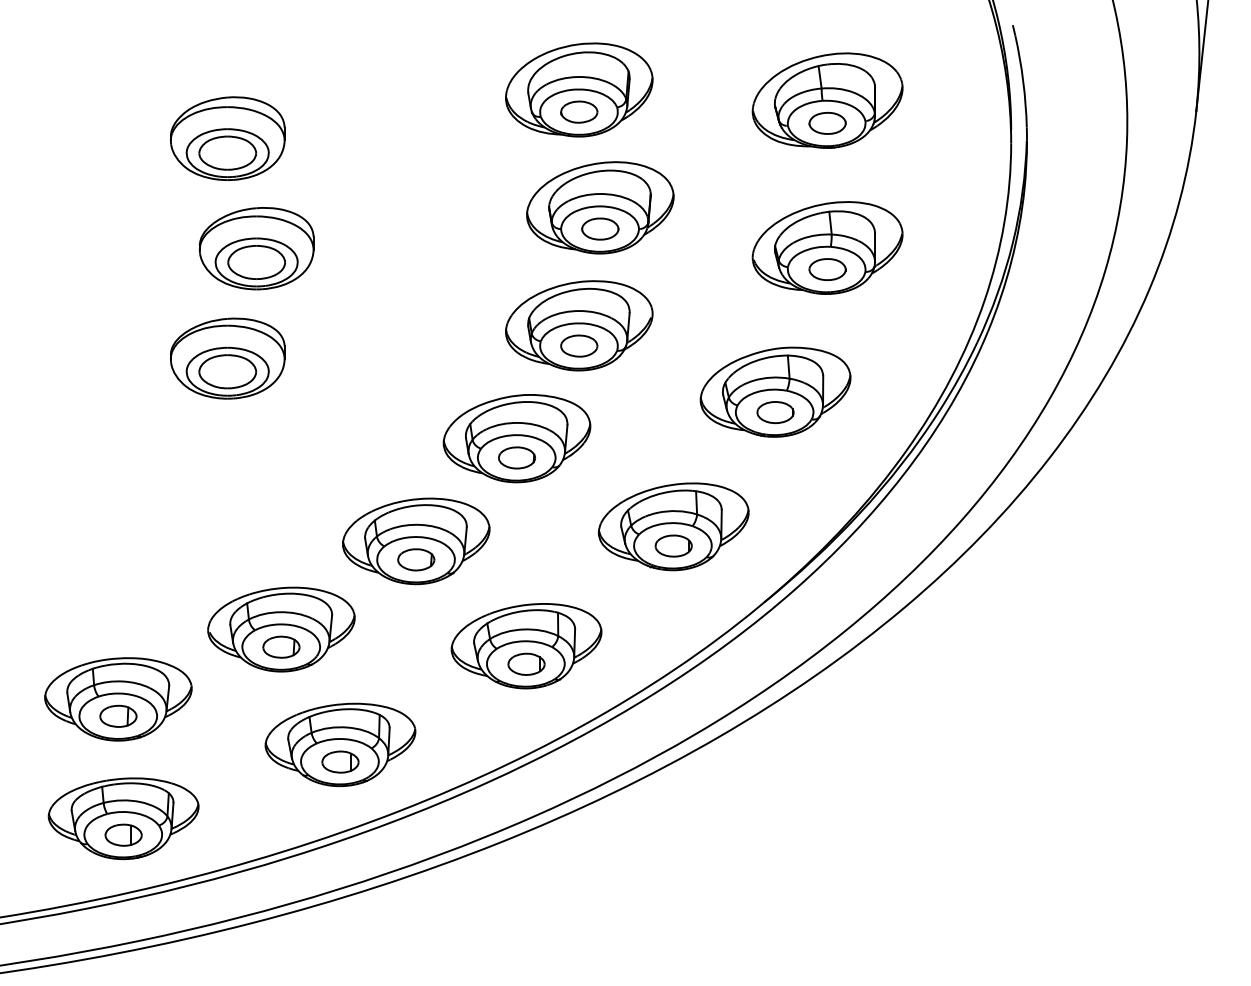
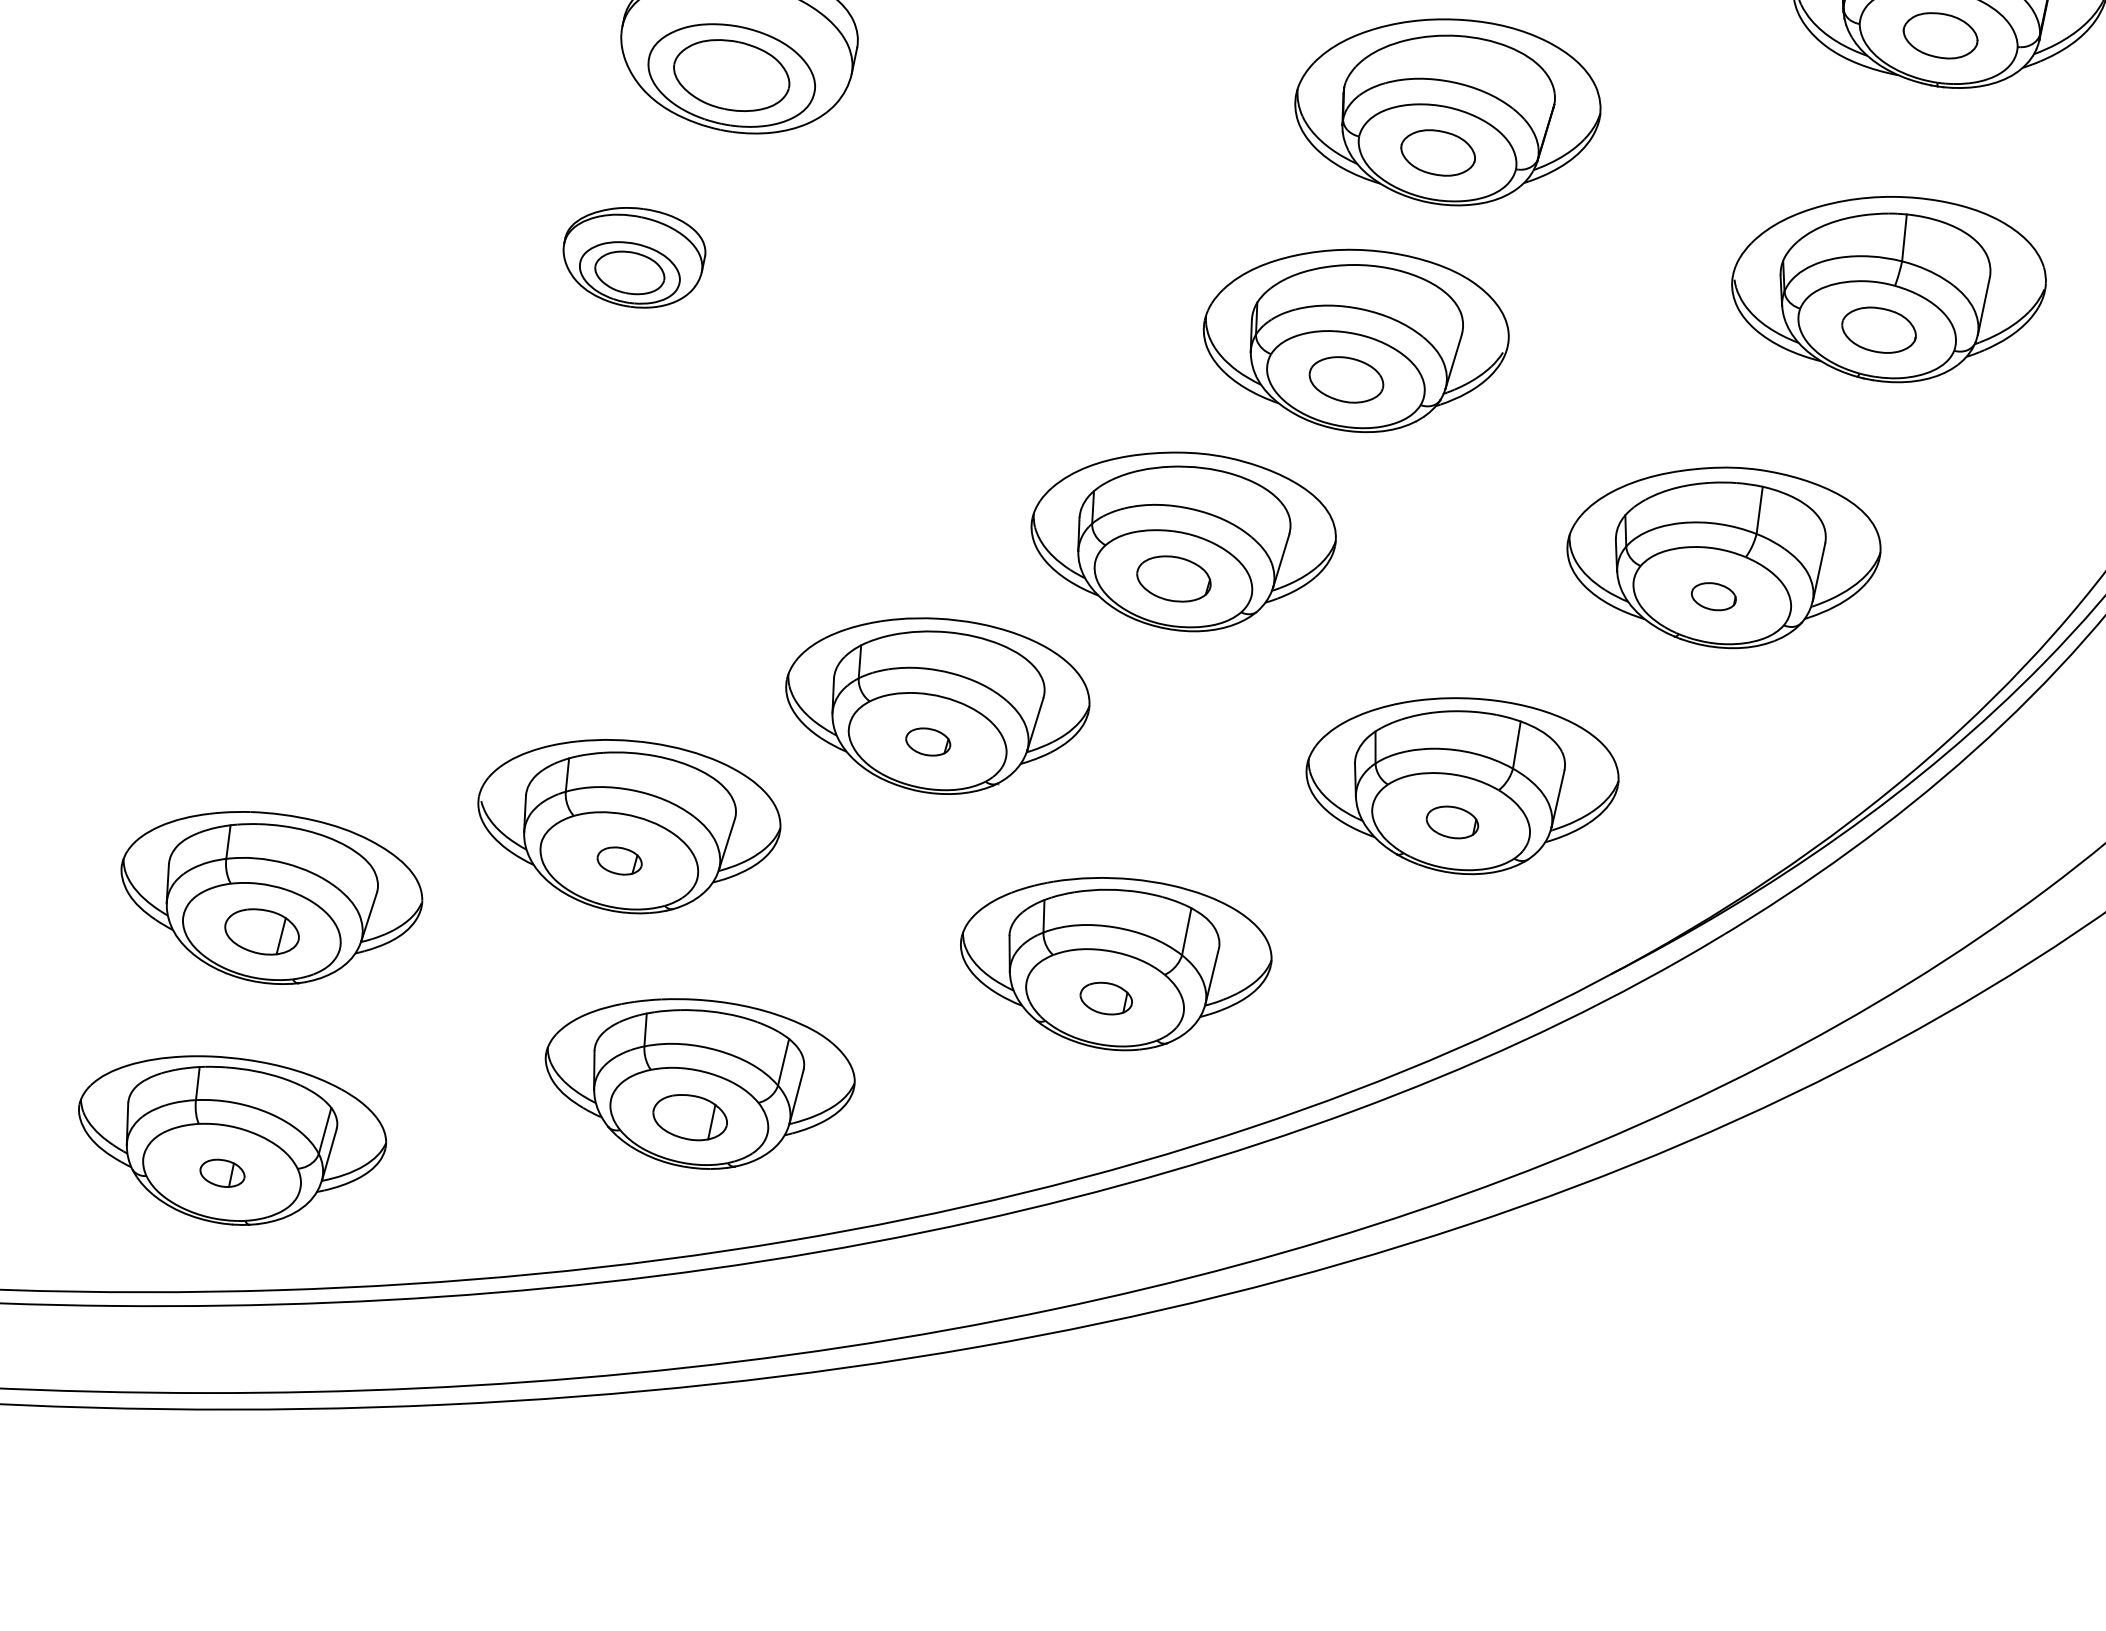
part: (227, 358) -> (632, 256), size x0.6
part: (775, 412) -> (1713, 596), size x0.6
part: (673, 545) -> (1452, 821), size x0.7
part: (416, 559) -> (928, 741), size x0.6
part: (281, 646) -> (620, 859), size x0.6
part: (526, 663) -> (1106, 997), size x0.7
part: (123, 834) -> (222, 1172), size x0.6

